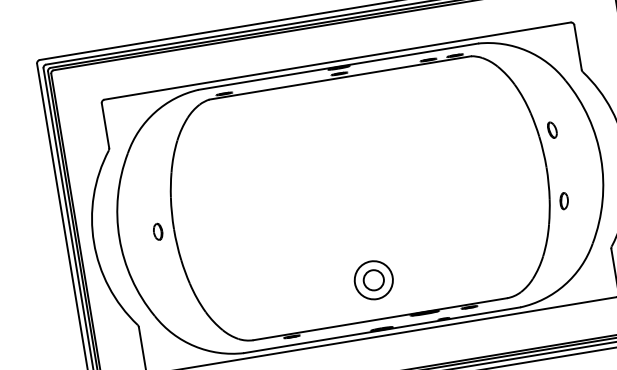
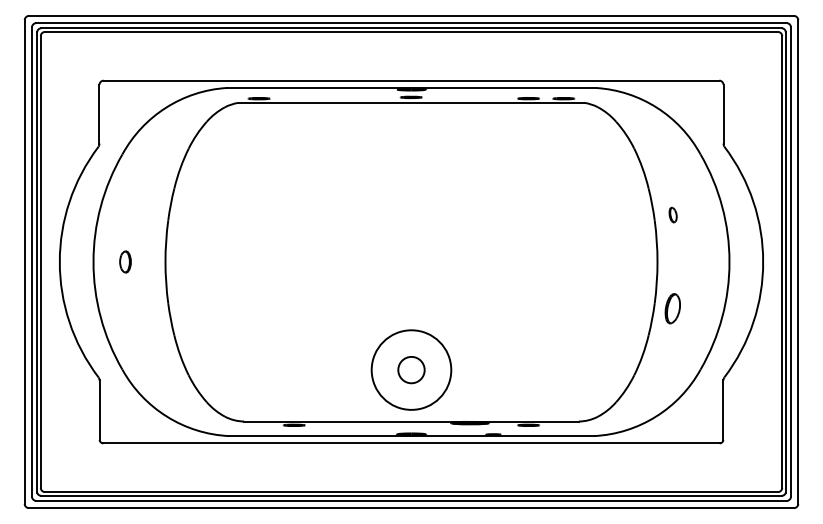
part: (552, 129) -> (673, 214), size x0.7
part: (564, 200) -> (673, 308), size x1.4
part: (158, 231) -> (125, 261), moved
circle: (373, 279) -> (411, 369), size x1.6

